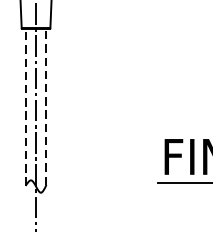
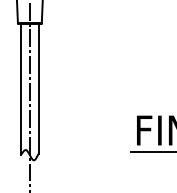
line: (25, 106) -> (21, 88), dashed -> solid
line: (46, 106) -> (38, 88), dashed -> solid

